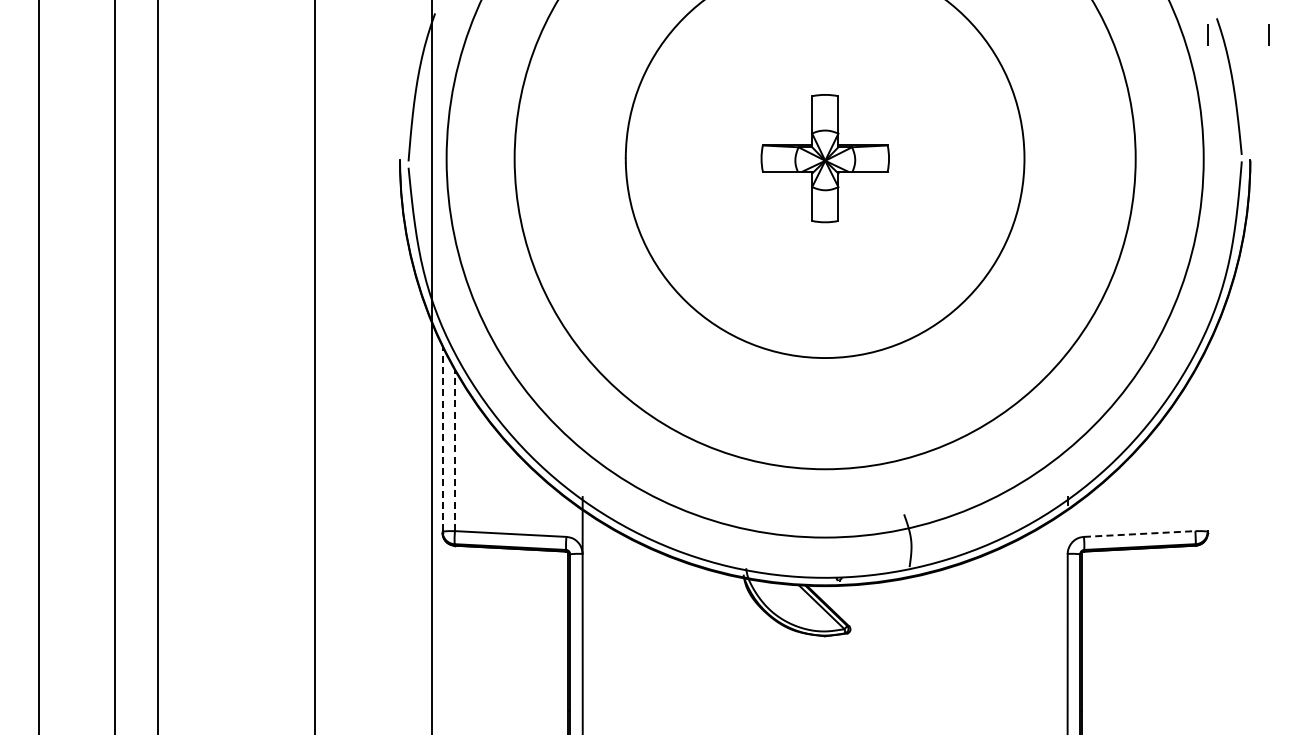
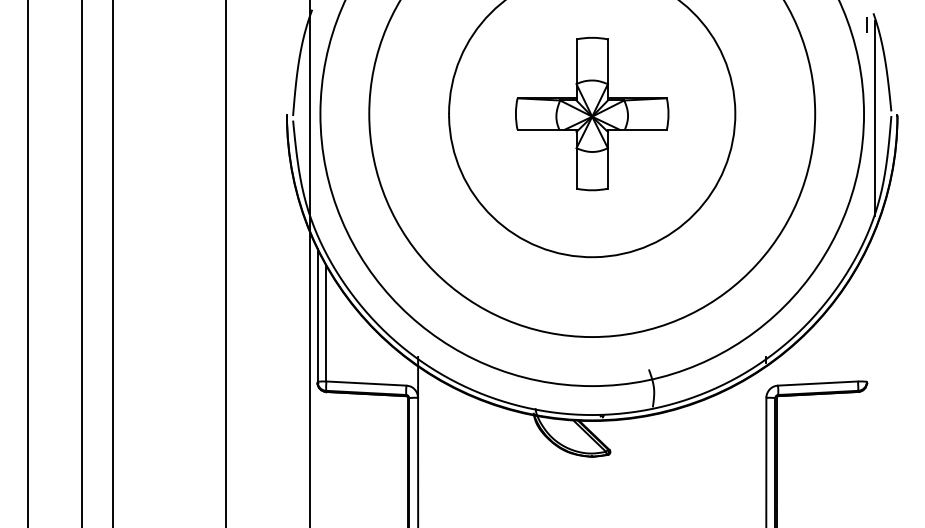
line: (1268, 34) -> (910, 24), removed
part: (825, 158) -> (592, 113), size x1.67
line: (1218, 165) -> (874, 118), added
line: (442, 438) -> (317, 314), dashed -> solid
line: (454, 450) -> (326, 323), dashed -> solid
line: (1139, 534) -> (817, 383), dashed -> solid

